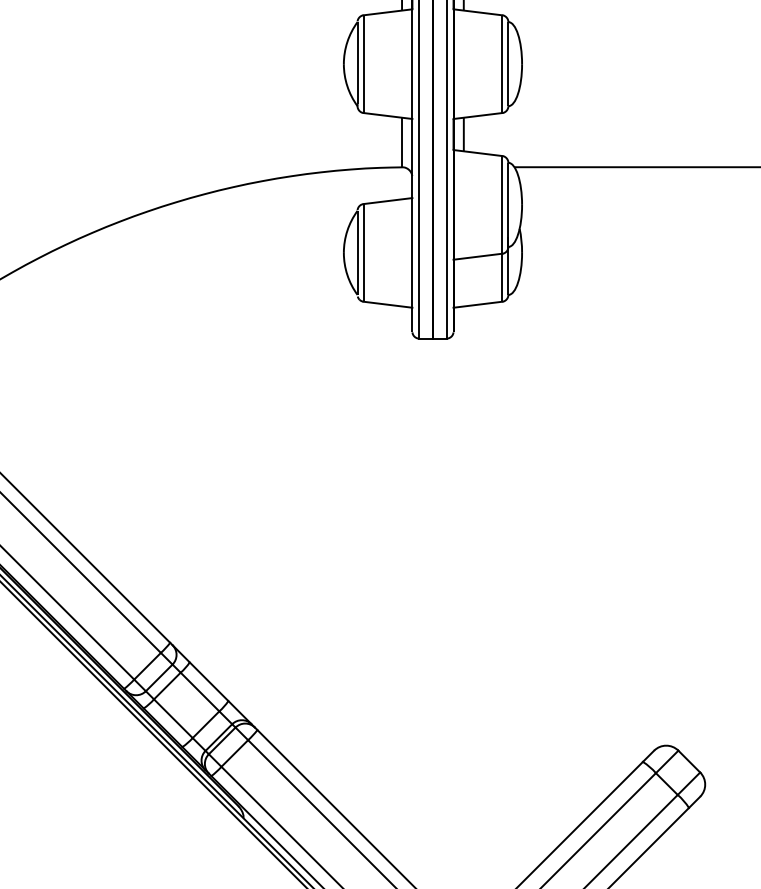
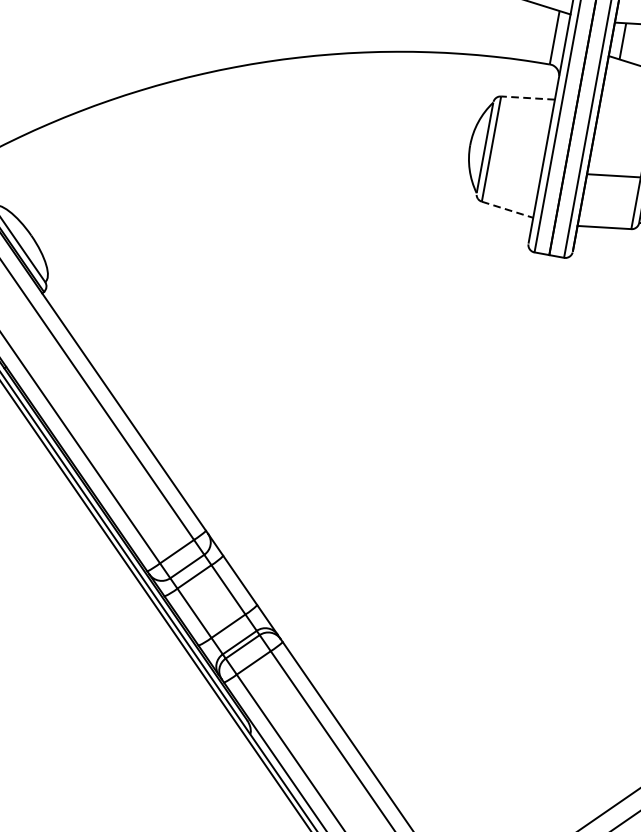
line: (388, 201) -> (528, 98), solid -> dashed
line: (388, 304) -> (508, 209), solid -> dashed

